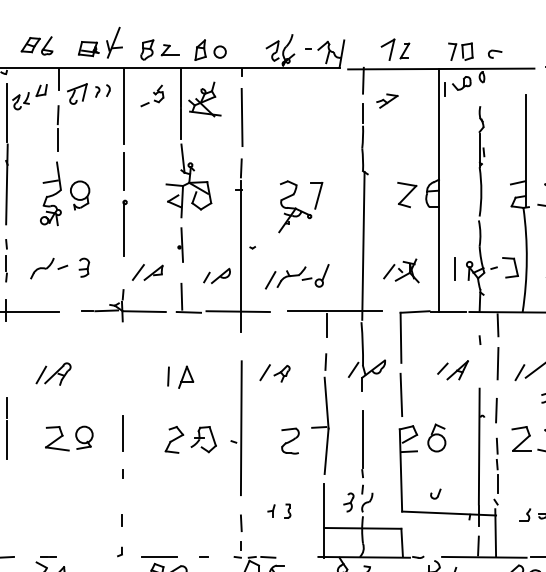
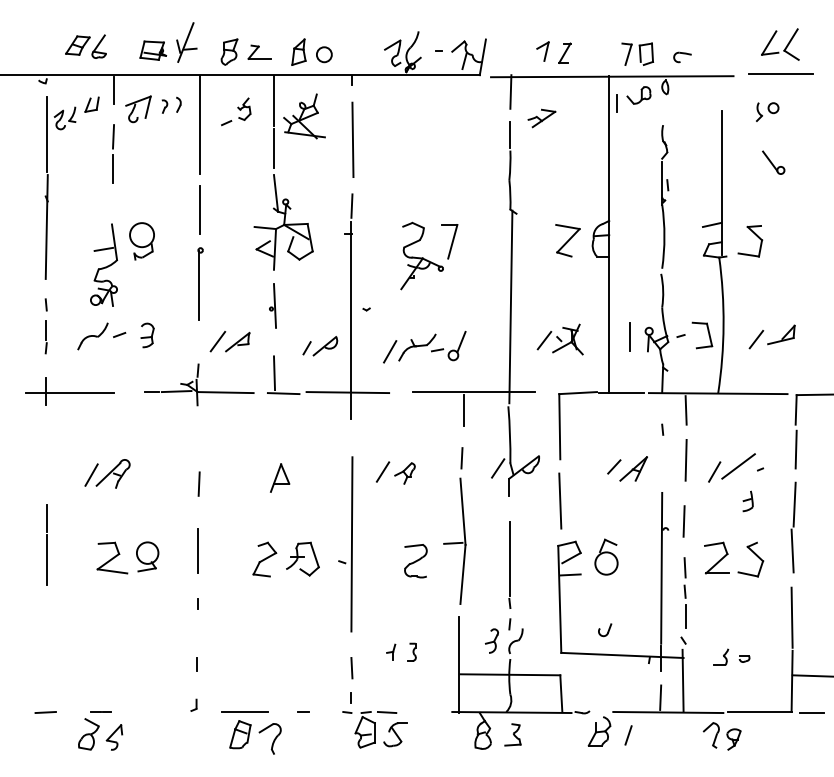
part: (387, 49) -> (542, 51), size x0.7
part: (50, 193) -> (103, 264), moved
line: (168, 376) -> (198, 483), moved

